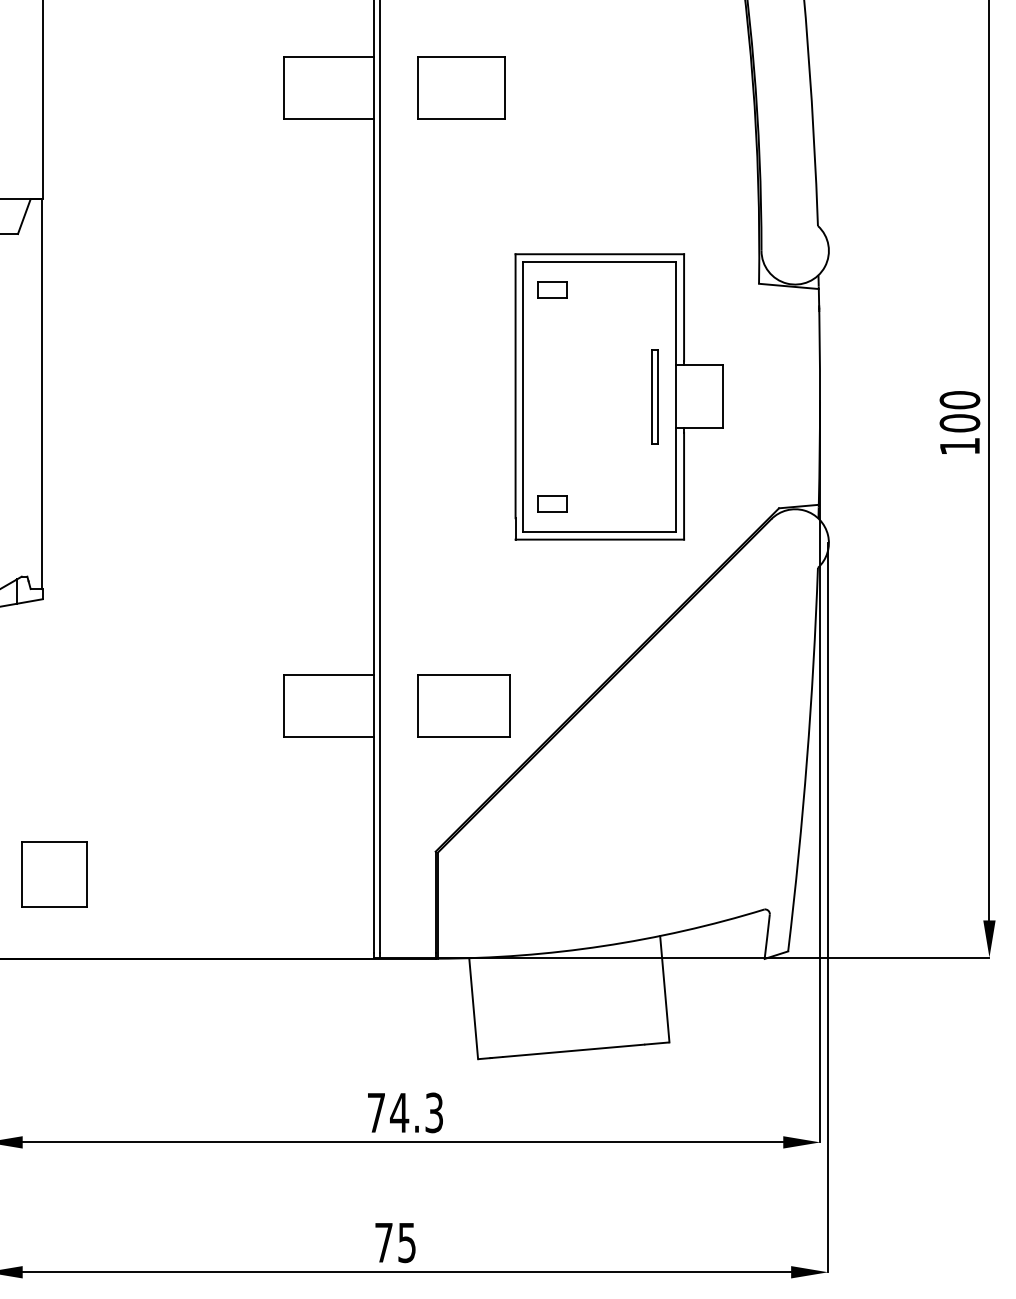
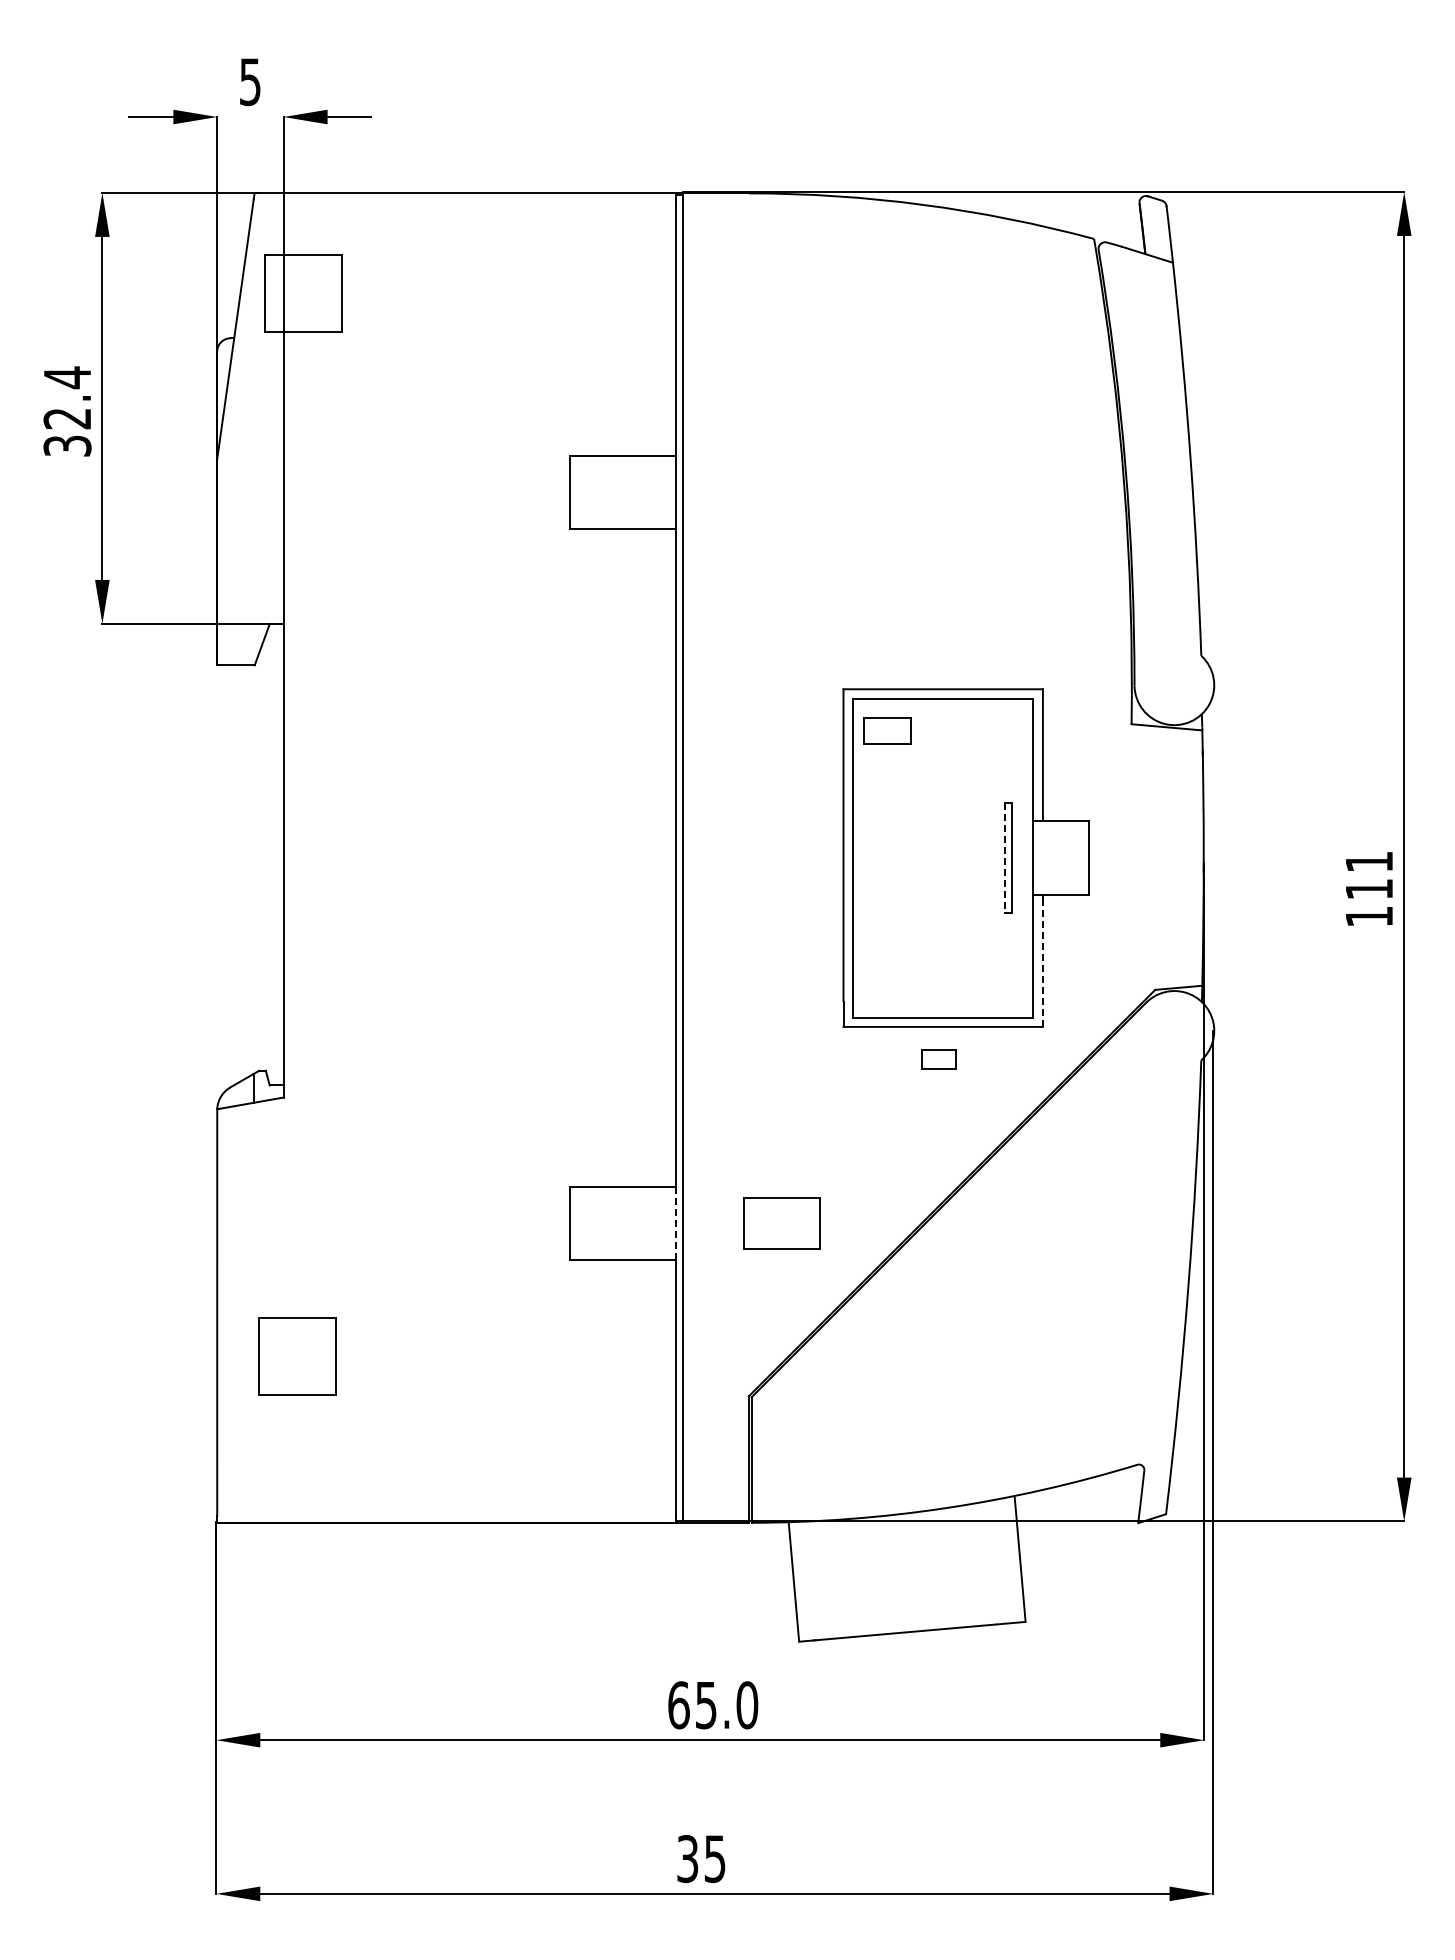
part: (461, 87) -> (779, 492), removed
part: (551, 289) -> (886, 731), size x1.4
line: (652, 397) -> (1005, 858), solid -> dashed
text: (960, 411) -> (1369, 875), 100 -> 111
line: (683, 486) -> (1042, 963), solid -> dashed
part: (551, 504) -> (938, 1059), moved
line: (373, 705) -> (675, 1223), solid -> dashed
part: (464, 705) -> (782, 1223), size x0.7
part: (54, 874) -> (297, 1356), moved
text: (405, 1113) -> (713, 1705), 74.3 -> 65.0
text: (383, 1243) -> (687, 1859), 75 -> 35

